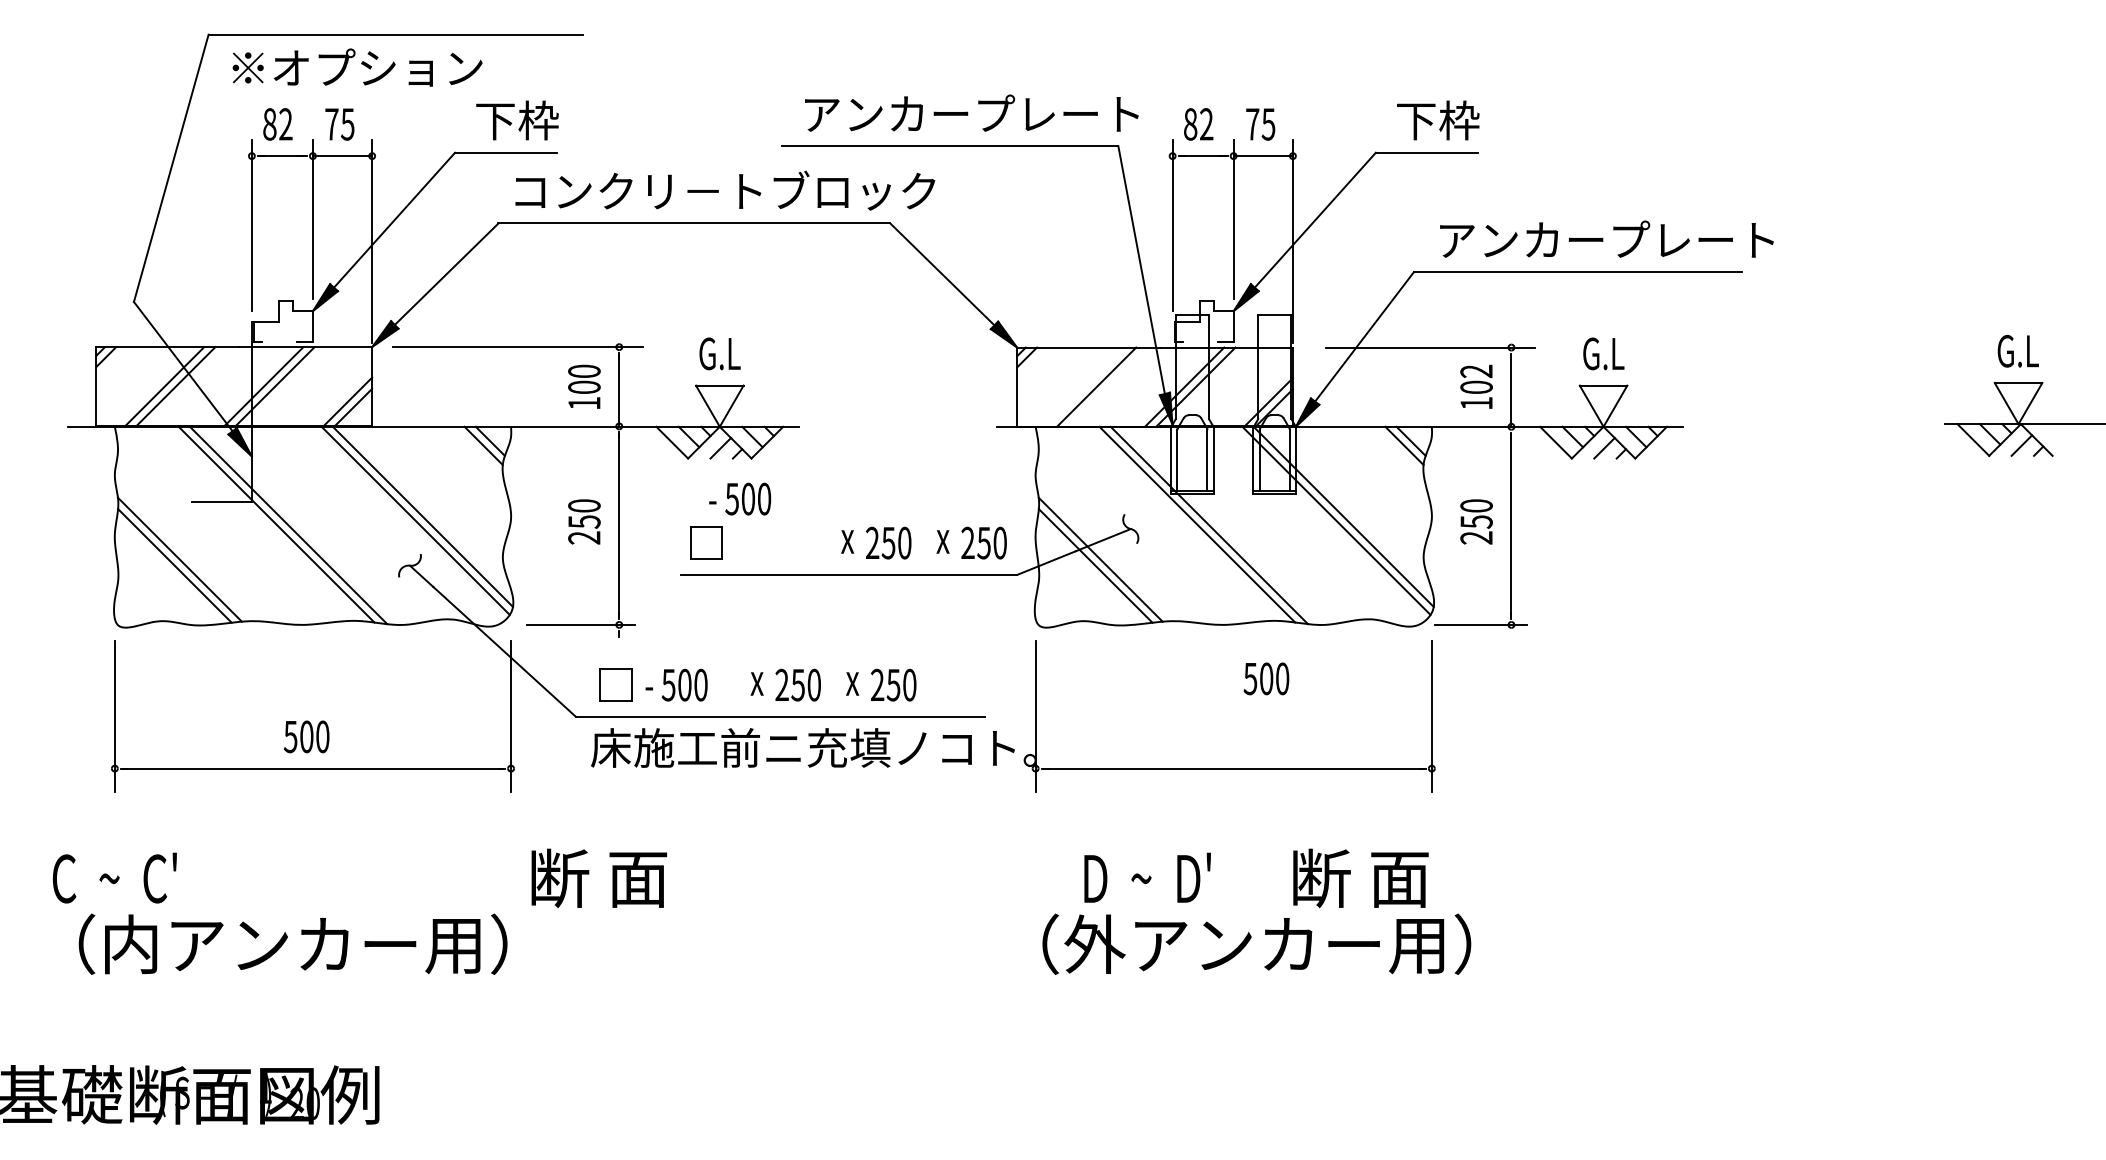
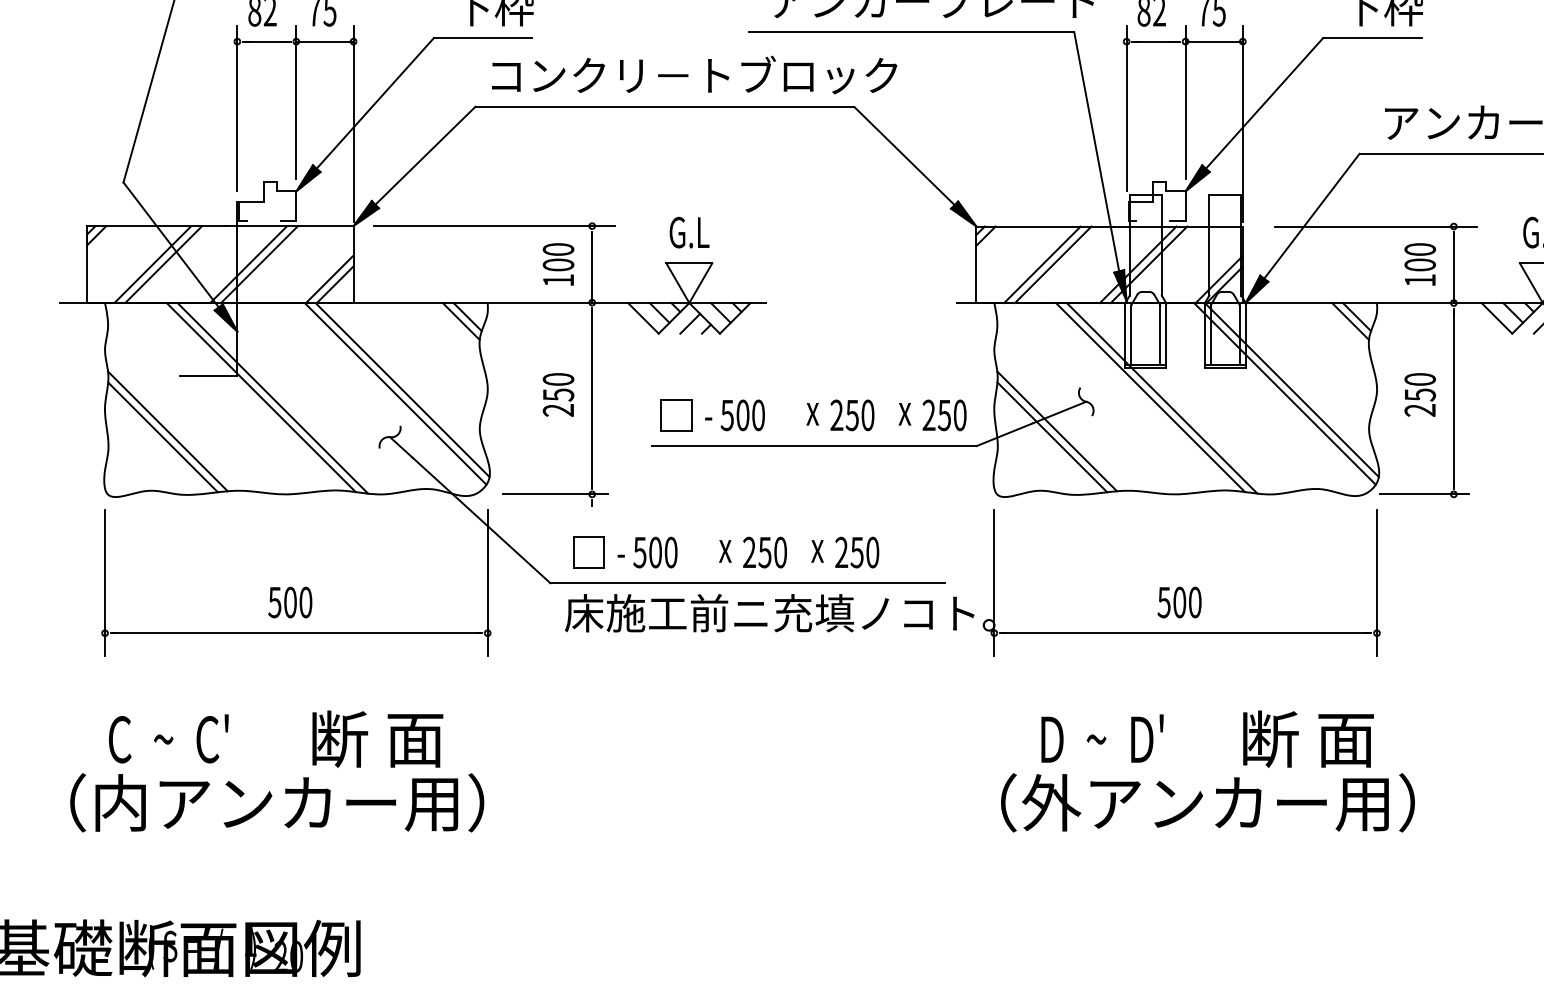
text: (1476, 371) -> (1420, 249), 102 -> 100
line: (1085, 386) -> (1042, 264), added
text: (740, 498) -> (735, 414), moved
text: (1266, 678) -> (1179, 602), moved
text: (114, 877) -> (168, 738), moved
text: (598, 877) -> (377, 738), moved

